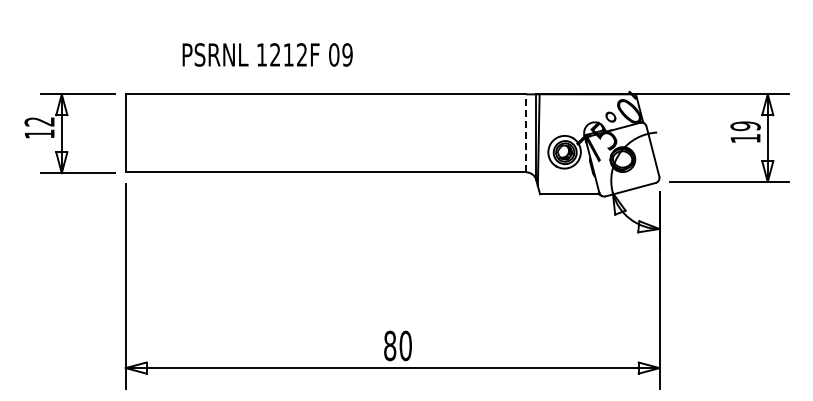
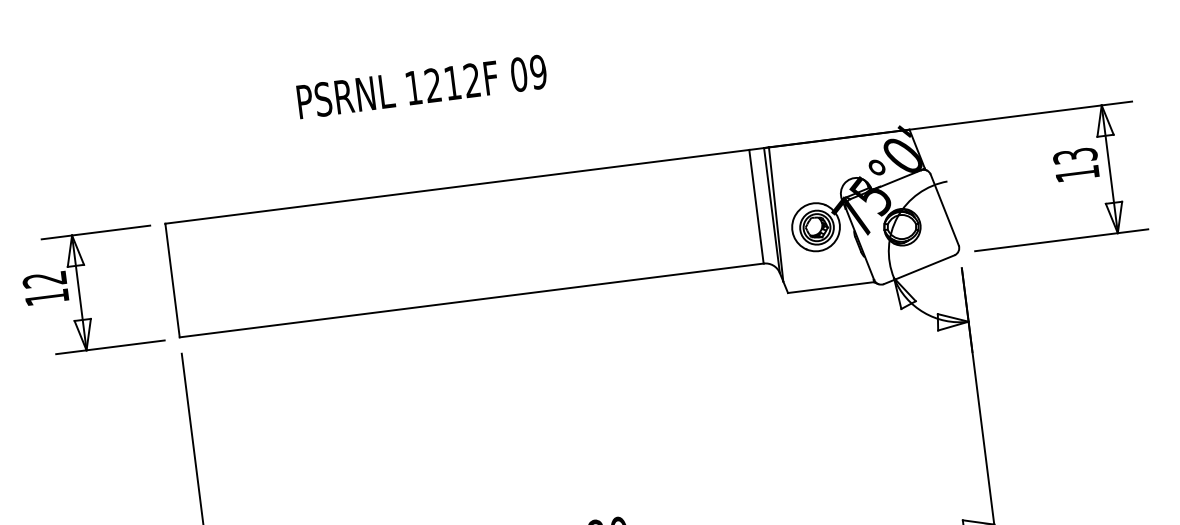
text: (267, 54) -> (421, 86), moved
text: (745, 126) -> (1075, 156), 19 -> 13
line: (526, 133) -> (757, 206), dashed -> solid

